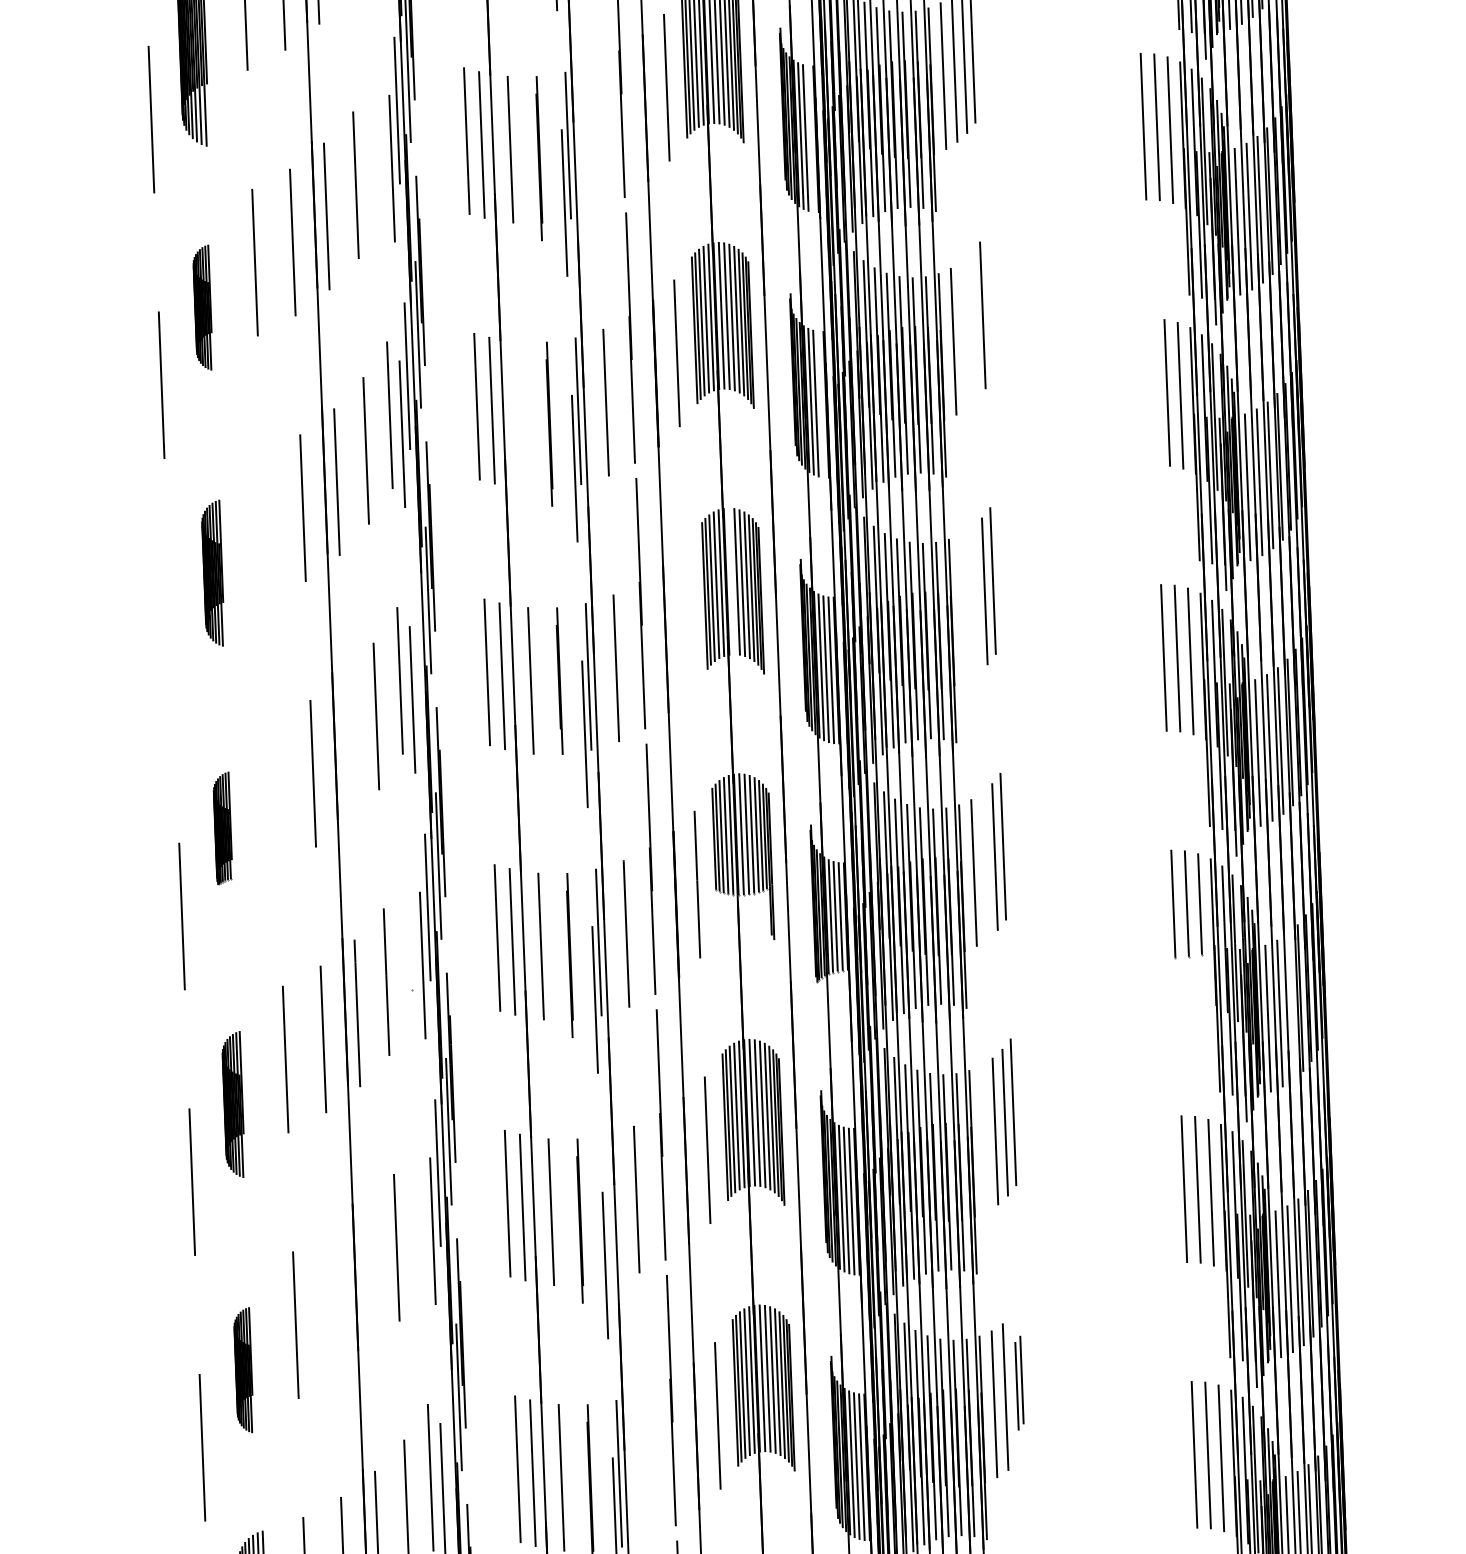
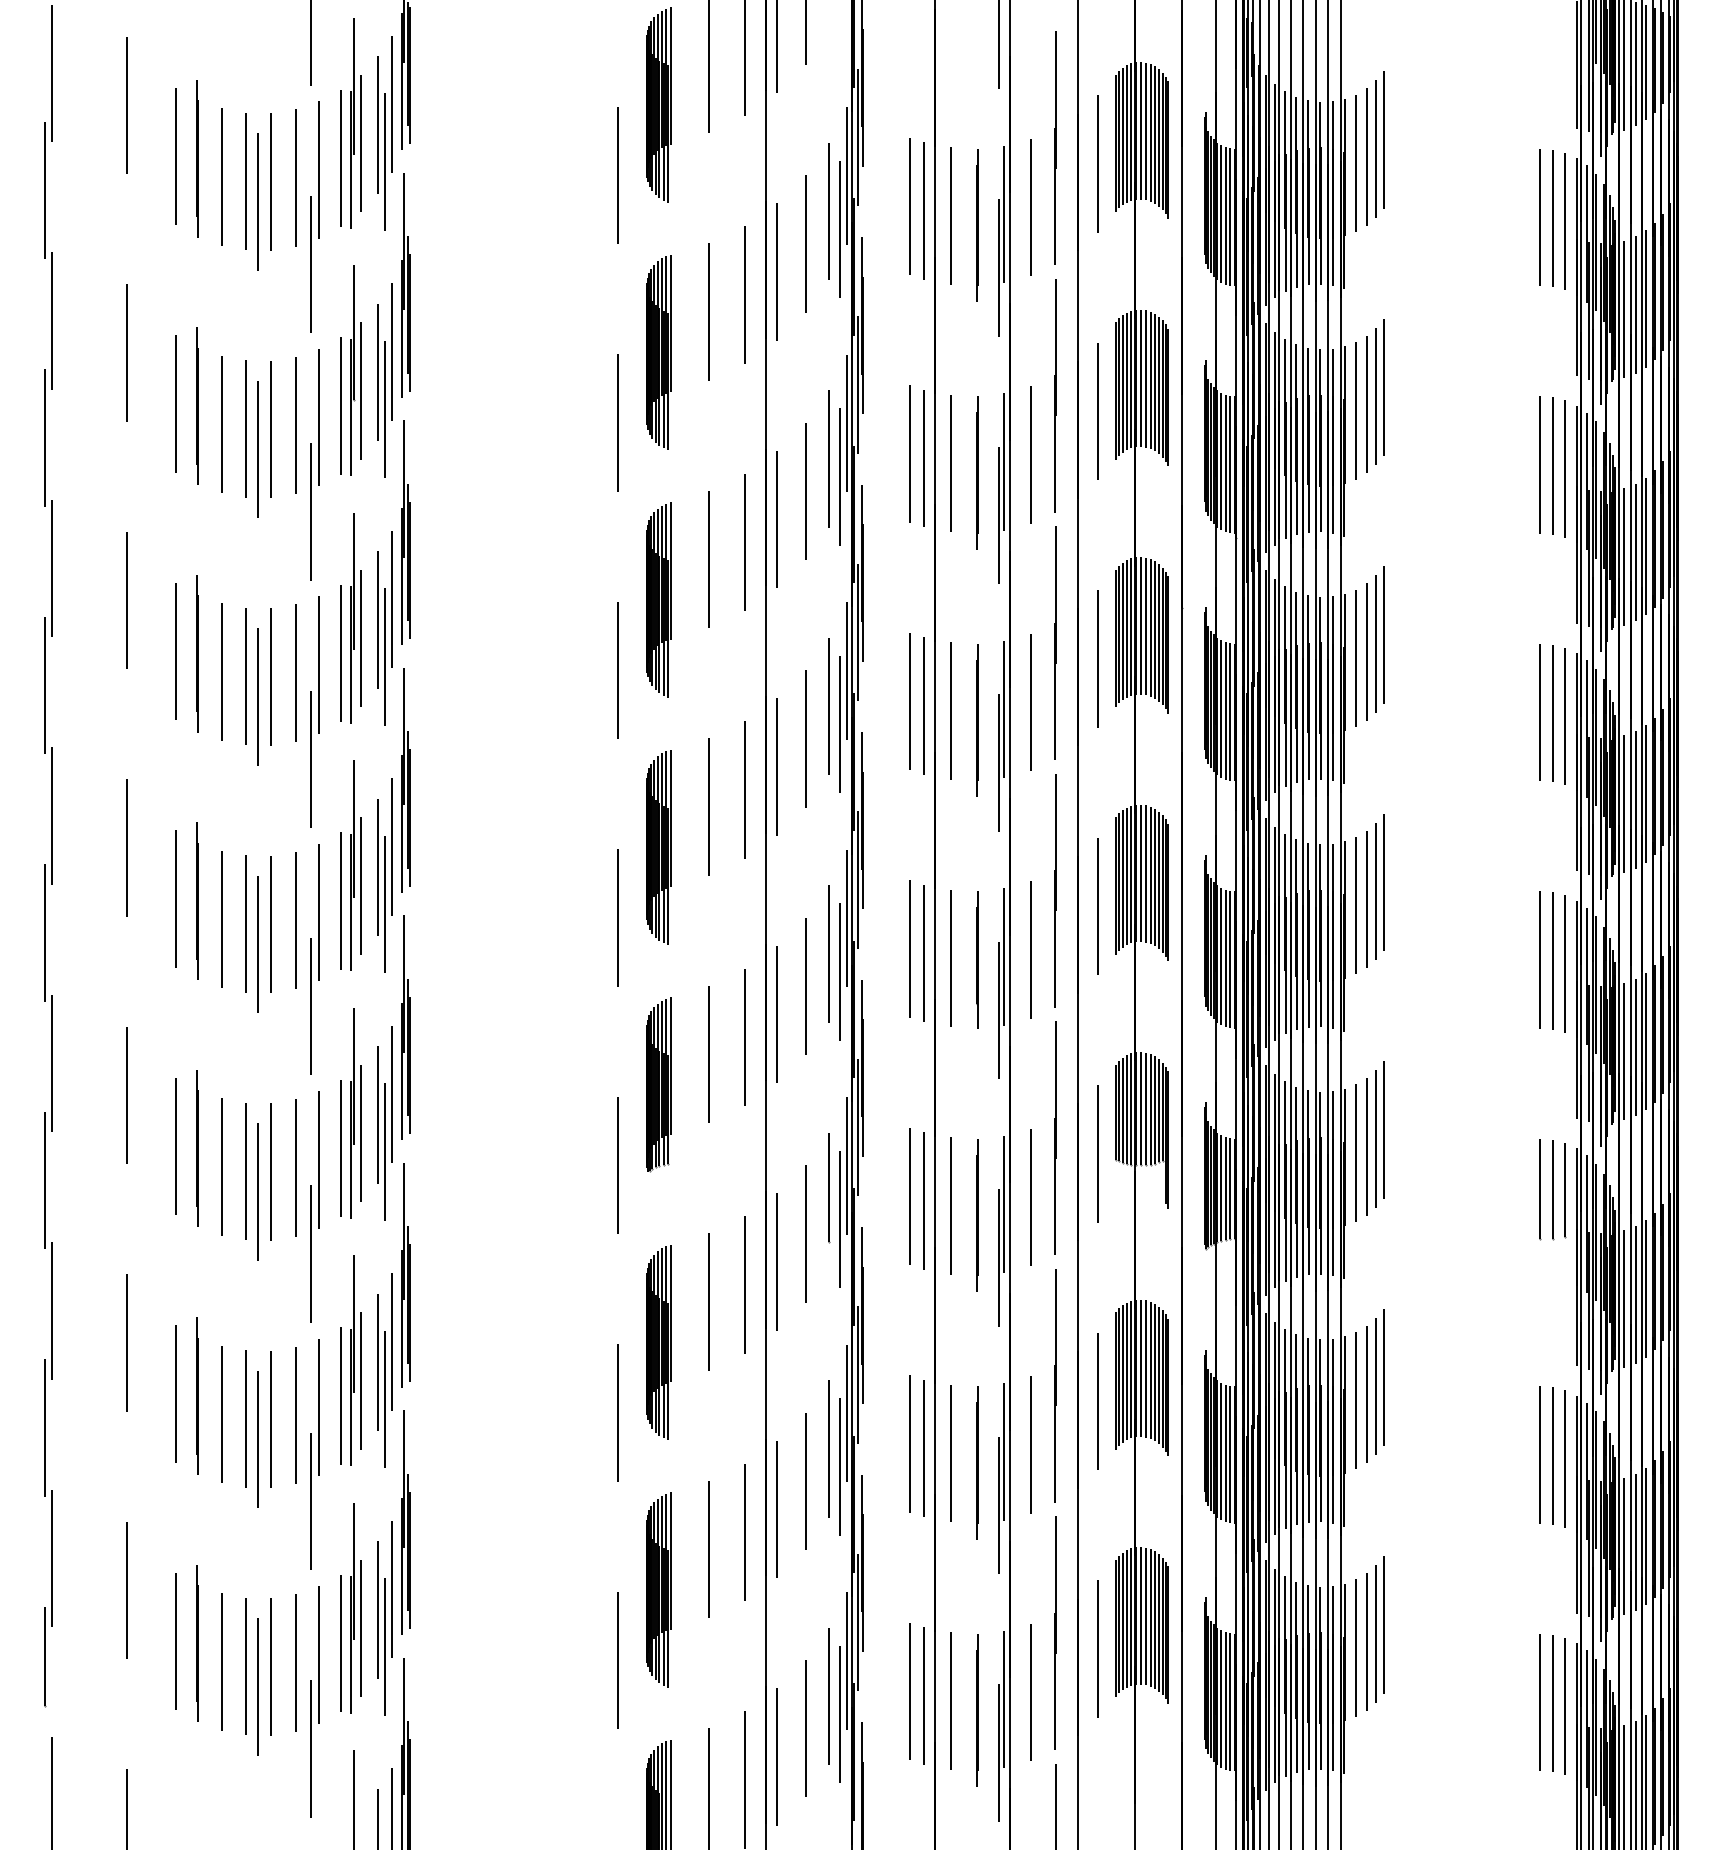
line: (595, 136) -> (1030, 454), added
line: (810, 138) -> (1230, 464), added
line: (379, 149) -> (828, 458), added
part: (202, 307) -> (658, 599), size x1.67
line: (974, 325) -> (1376, 643), added
line: (964, 334) -> (1366, 651), added
line: (1153, 392) -> (1540, 712), added
line: (821, 404) -> (1230, 711), added
line: (520, 414) -> (950, 710), added
line: (264, 527) -> (708, 806), added
part: (212, 573) -> (658, 847), size x1.43
line: (732, 581) -> (1141, 873), added
line: (974, 600) -> (1366, 899), added
line: (964, 607) -> (1356, 905), added
line: (687, 618) -> (1098, 906), added
line: (417, 642) -> (846, 918), added
line: (171, 650) -> (617, 917), added
line: (346, 748) -> (776, 1014), added
line: (274, 793) -> (708, 1054), added
part: (222, 828) -> (658, 1084), size x1.67
line: (984, 865) -> (1366, 1146), added
line: (409, 931) -> (828, 1187), added
line: (1291, 1006) -> (1646, 1288), added
part: (233, 1104) -> (658, 1342), size x1.43
line: (984, 1138) -> (1356, 1400), added
line: (609, 1207) -> (1004, 1451), added
line: (419, 1211) -> (828, 1448), added
line: (367, 1279) -> (777, 1509), added
line: (333, 1305) -> (744, 1532), added
part: (243, 1370) -> (658, 1589), size x1.67
part: (1018, 1383) -> (1379, 1629), size x1.67
line: (448, 1438) -> (846, 1660), added
line: (646, 1465) -> (1030, 1692), added

